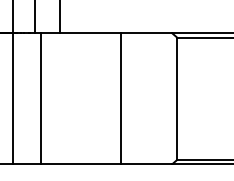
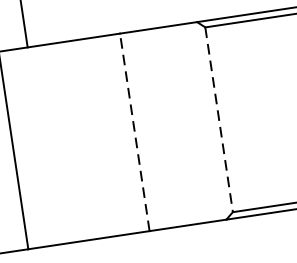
line: (121, 98) -> (135, 131), solid -> dashed
line: (177, 99) -> (219, 120), solid -> dashed

